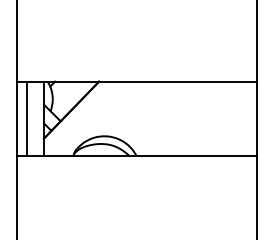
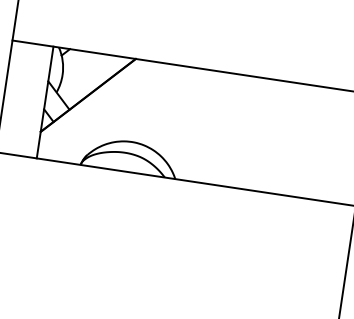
line: (27, 118) -> (20, 98), removed

